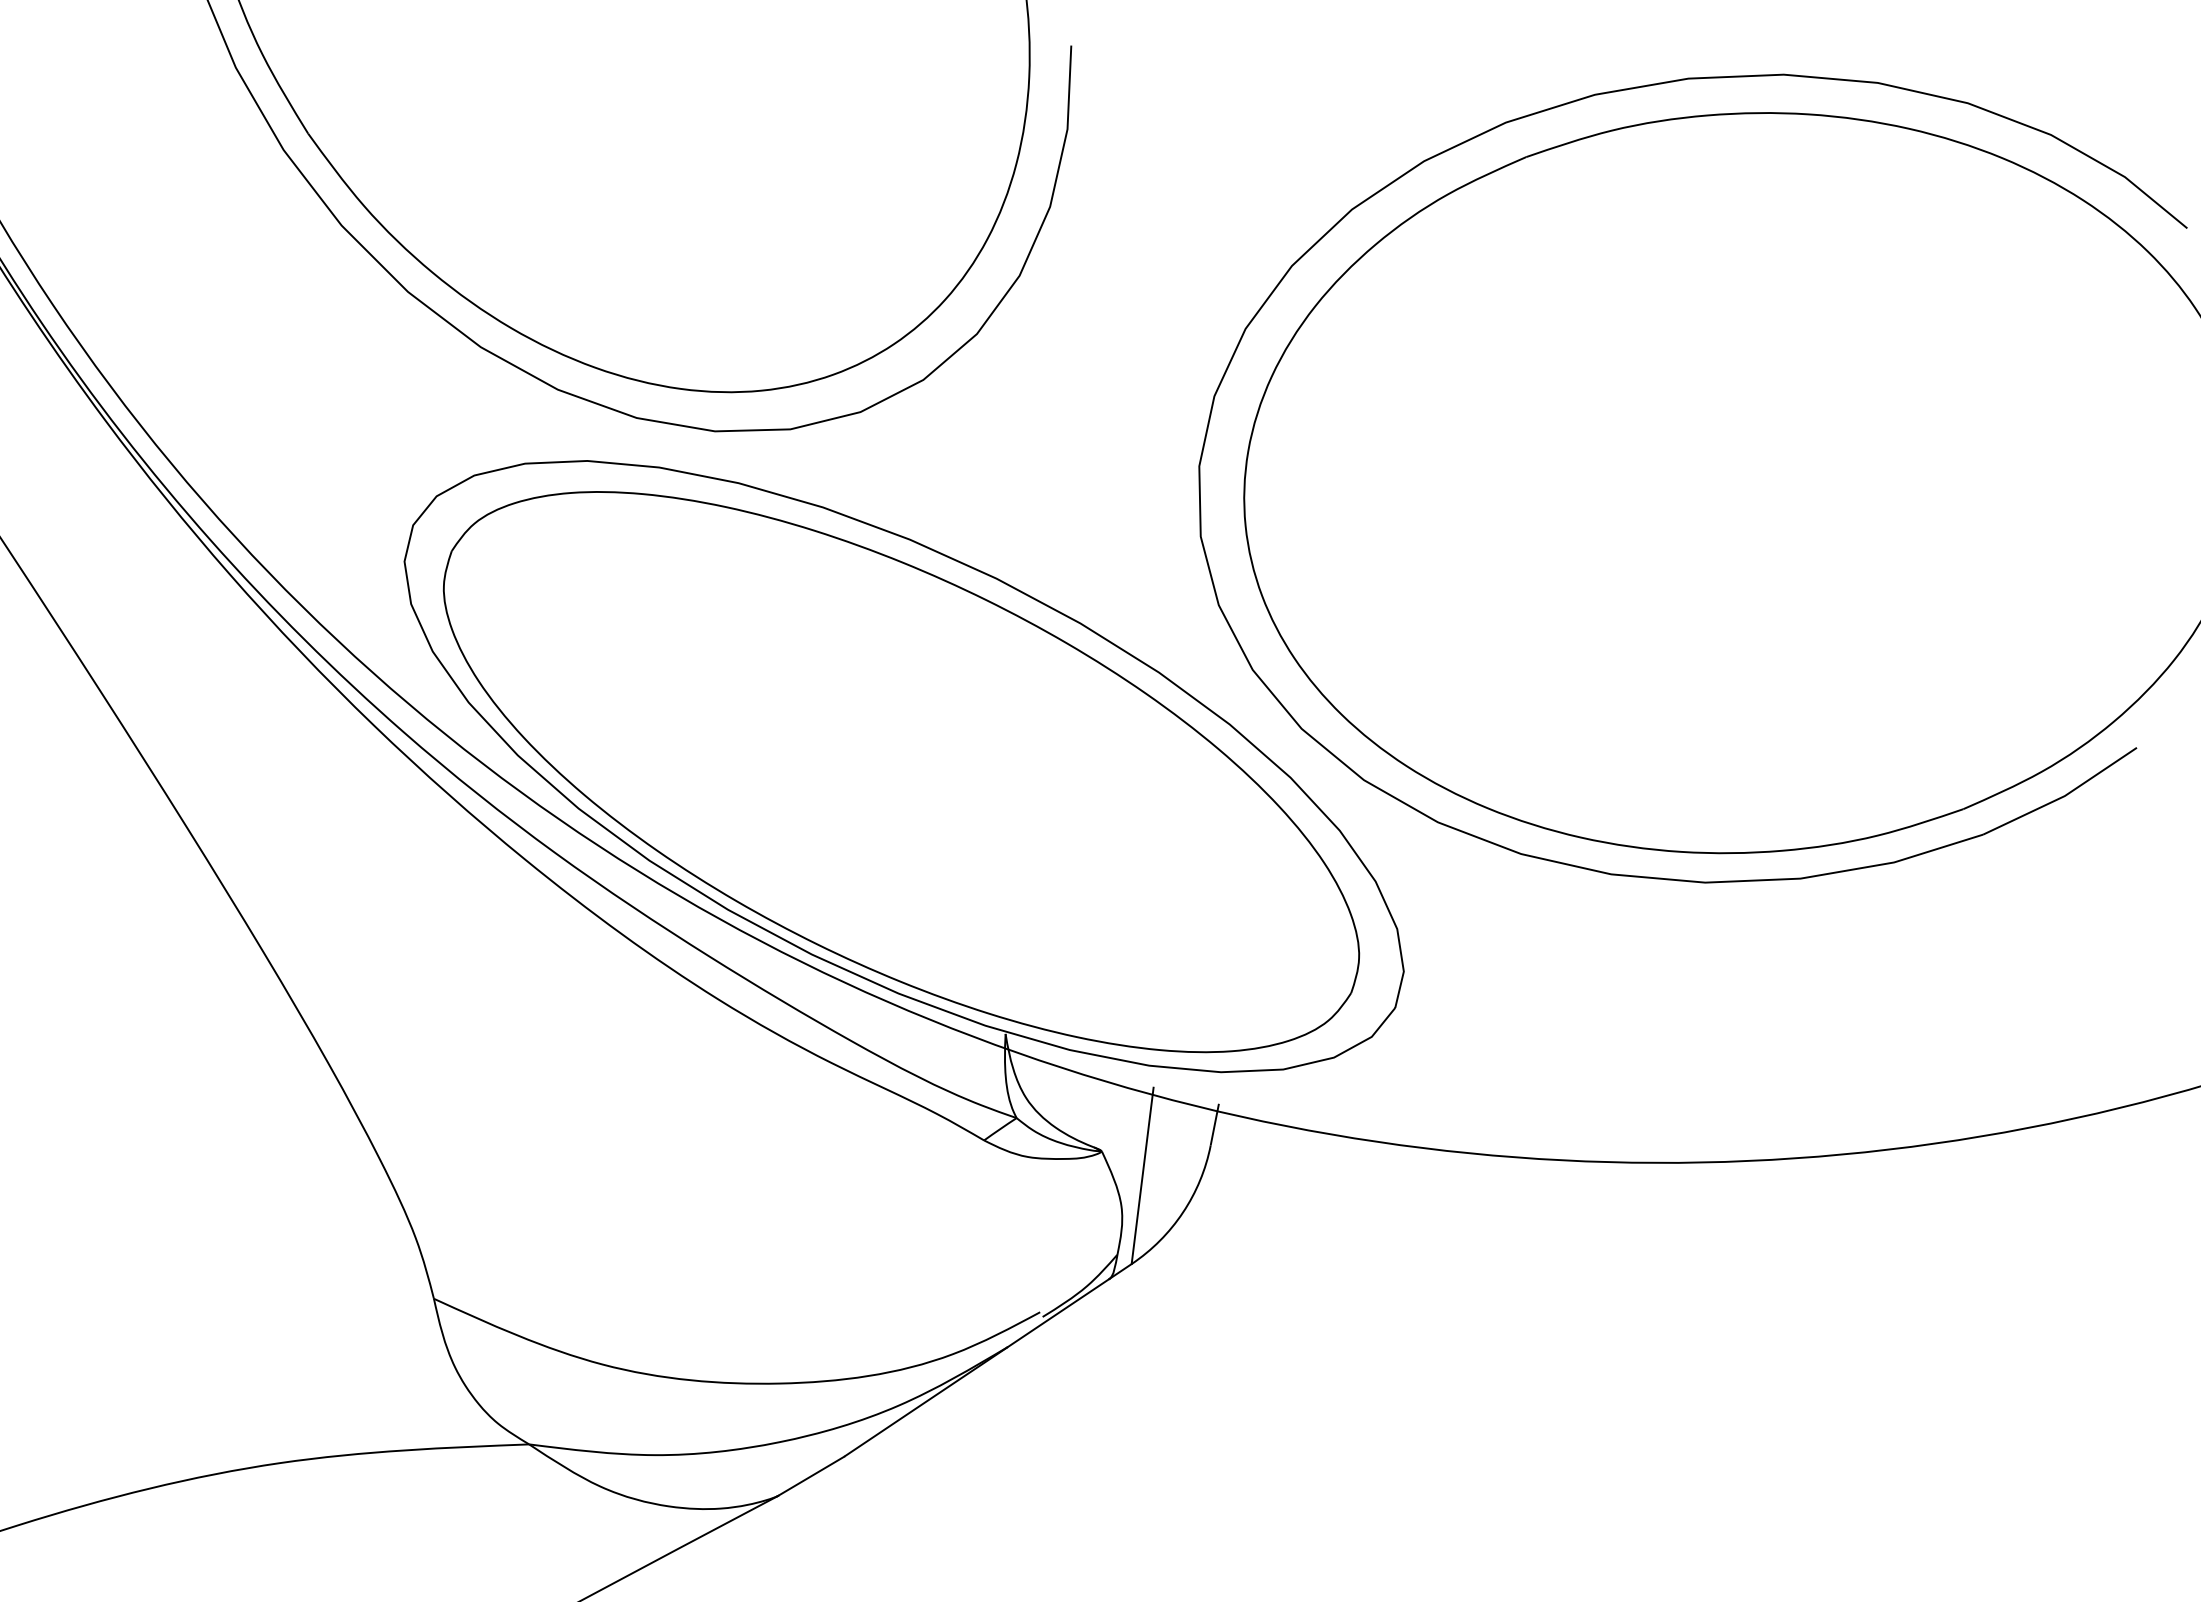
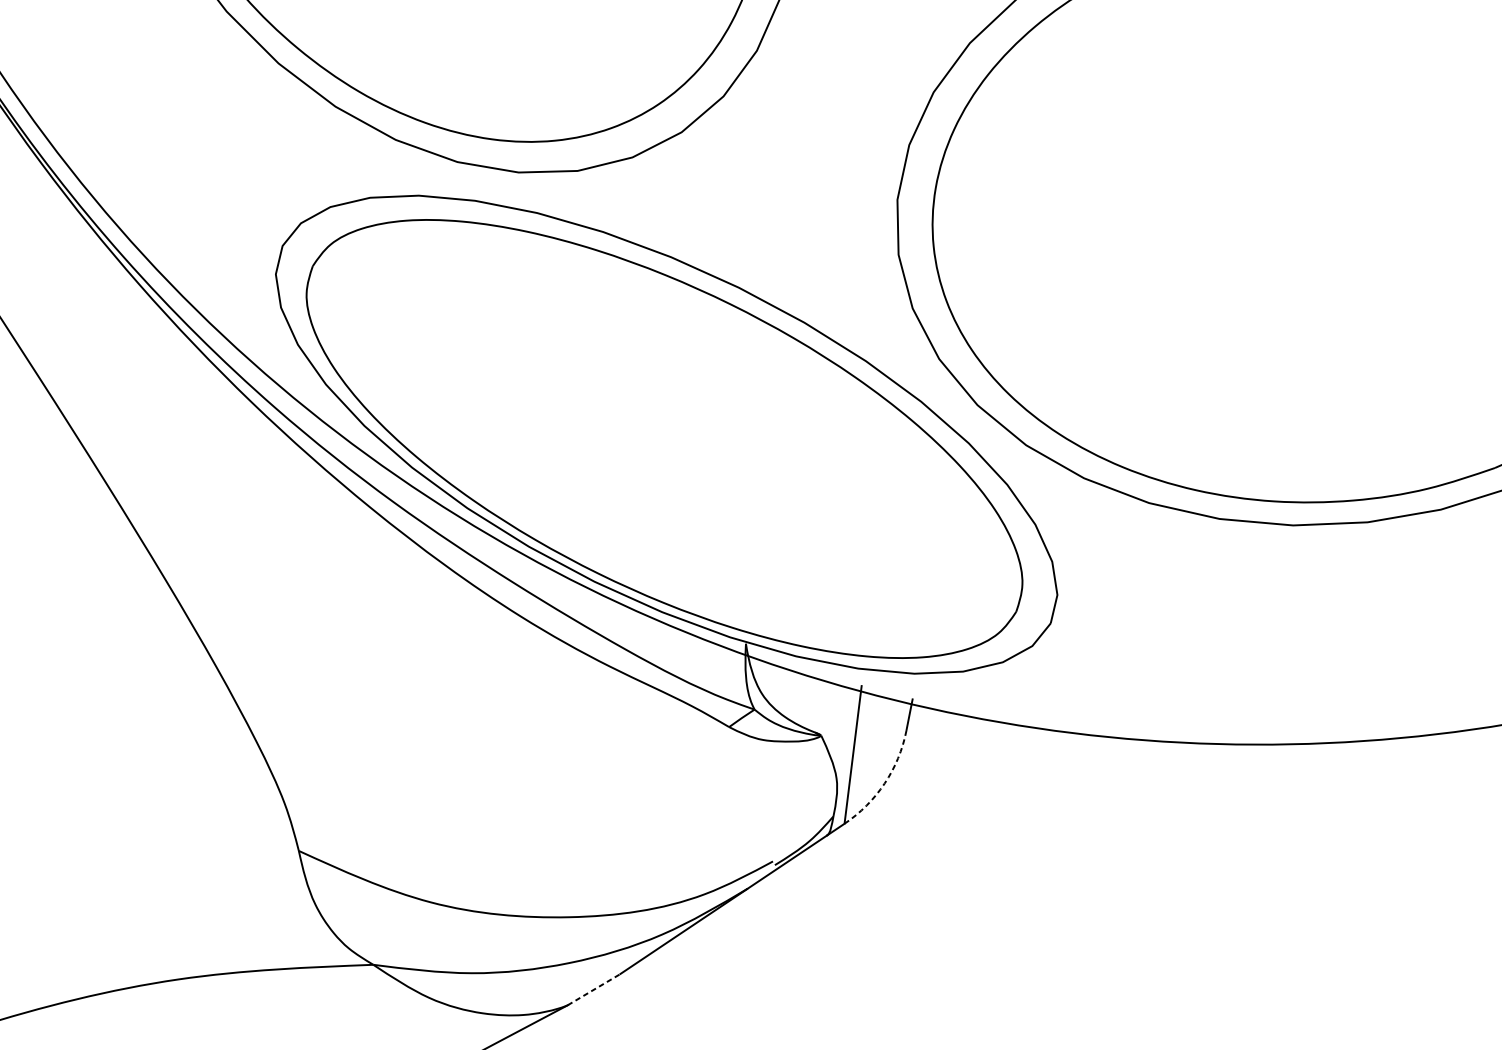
arc: (1183, 1212) -> (885, 783), solid -> dashed
line: (810, 1476) -> (593, 989), solid -> dashed

